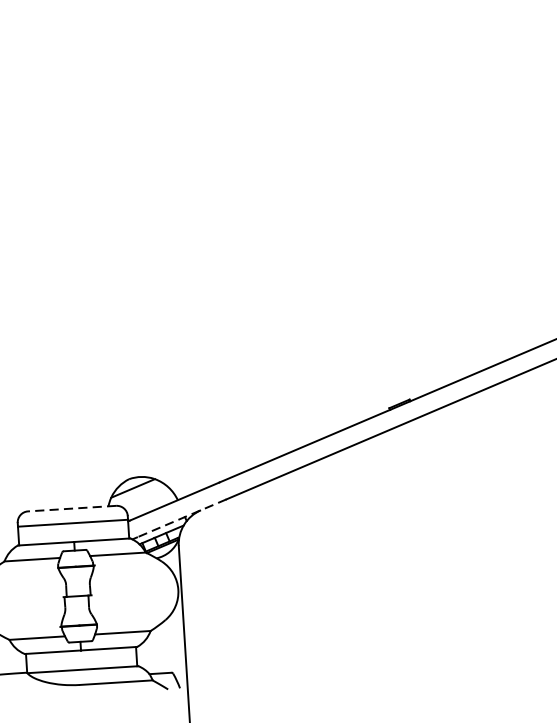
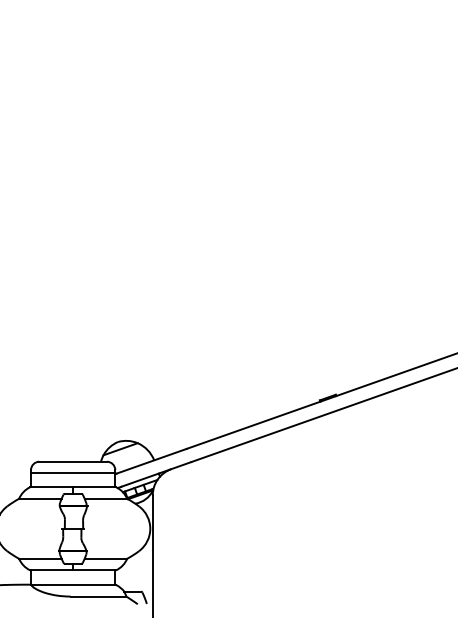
line: (72, 508) -> (73, 461), dashed -> solid
line: (180, 518) -> (155, 474), dashed -> solid

